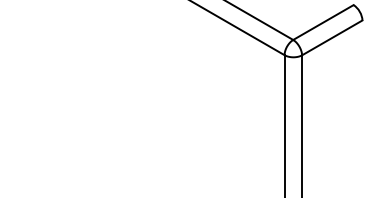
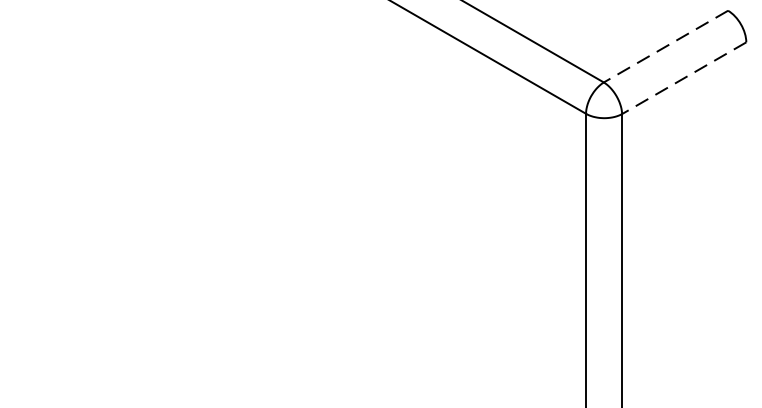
line: (323, 22) -> (666, 46), solid -> dashed
line: (332, 37) -> (684, 77), solid -> dashed

